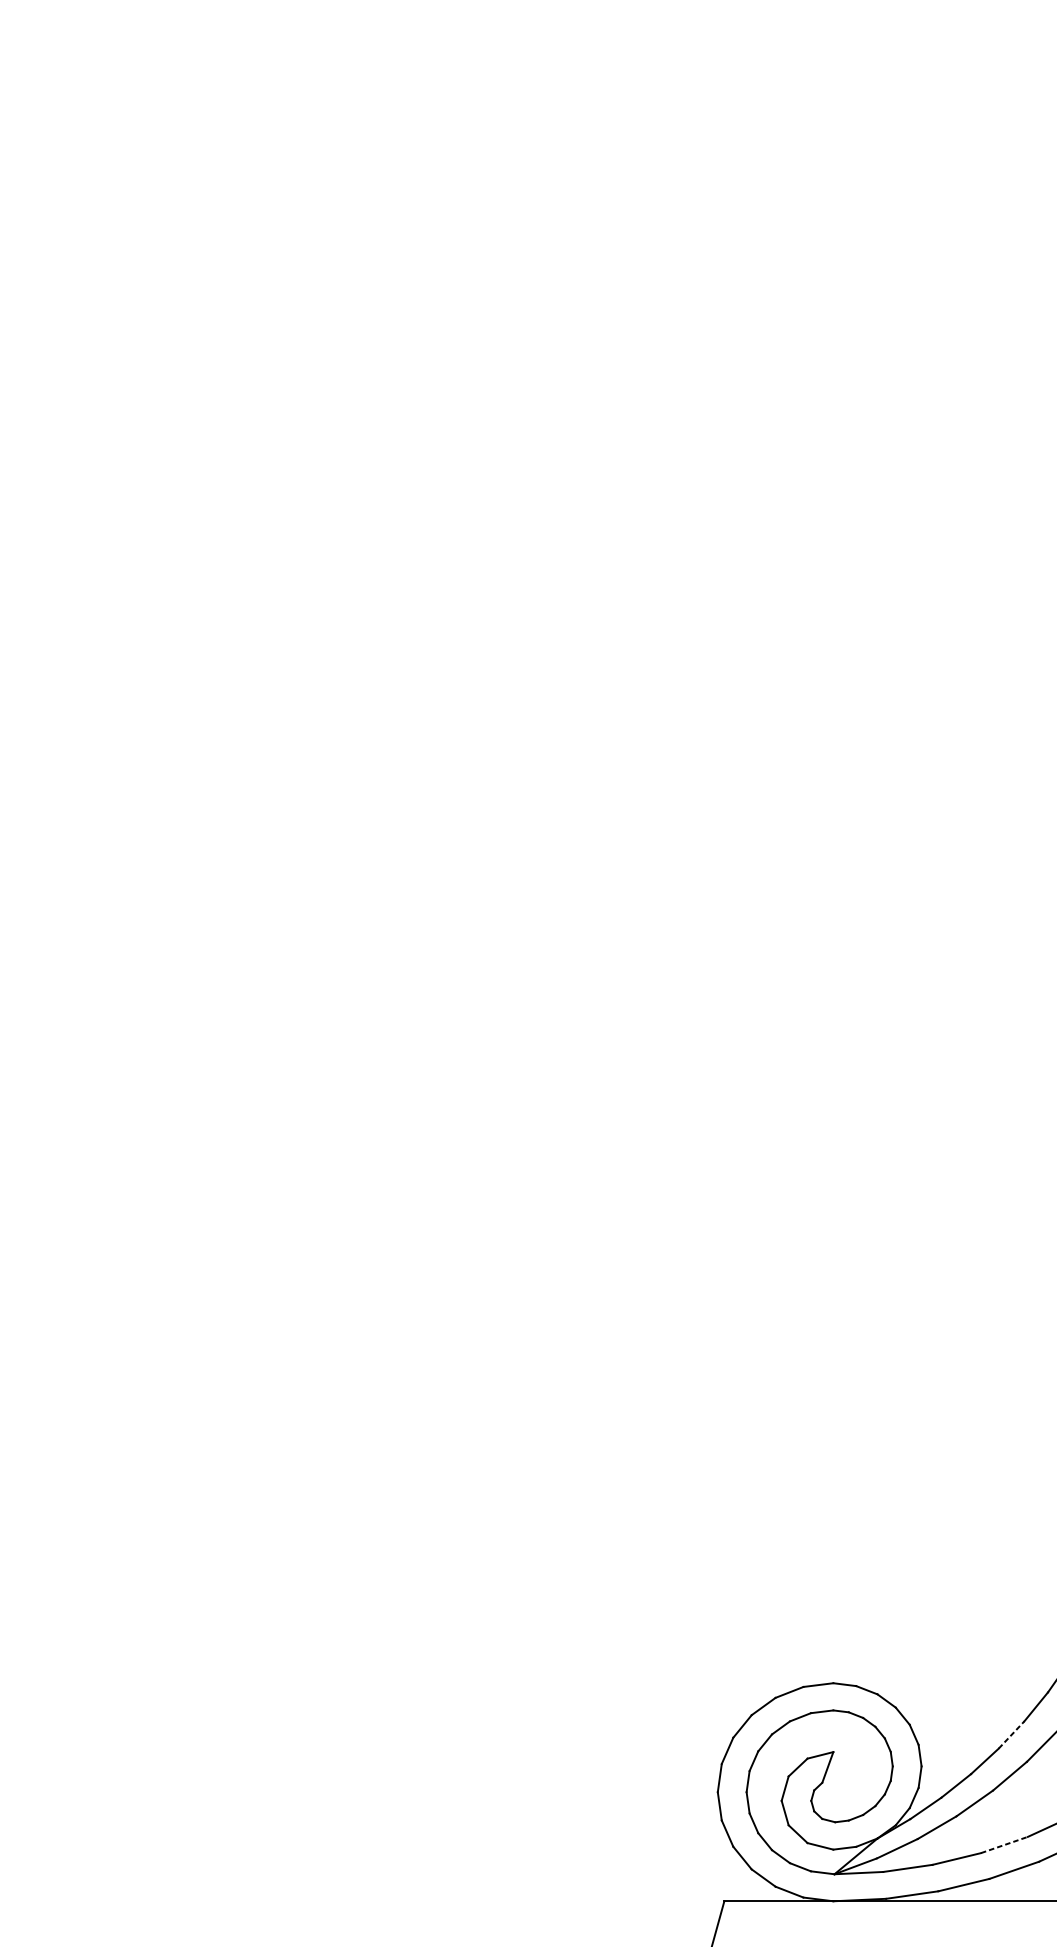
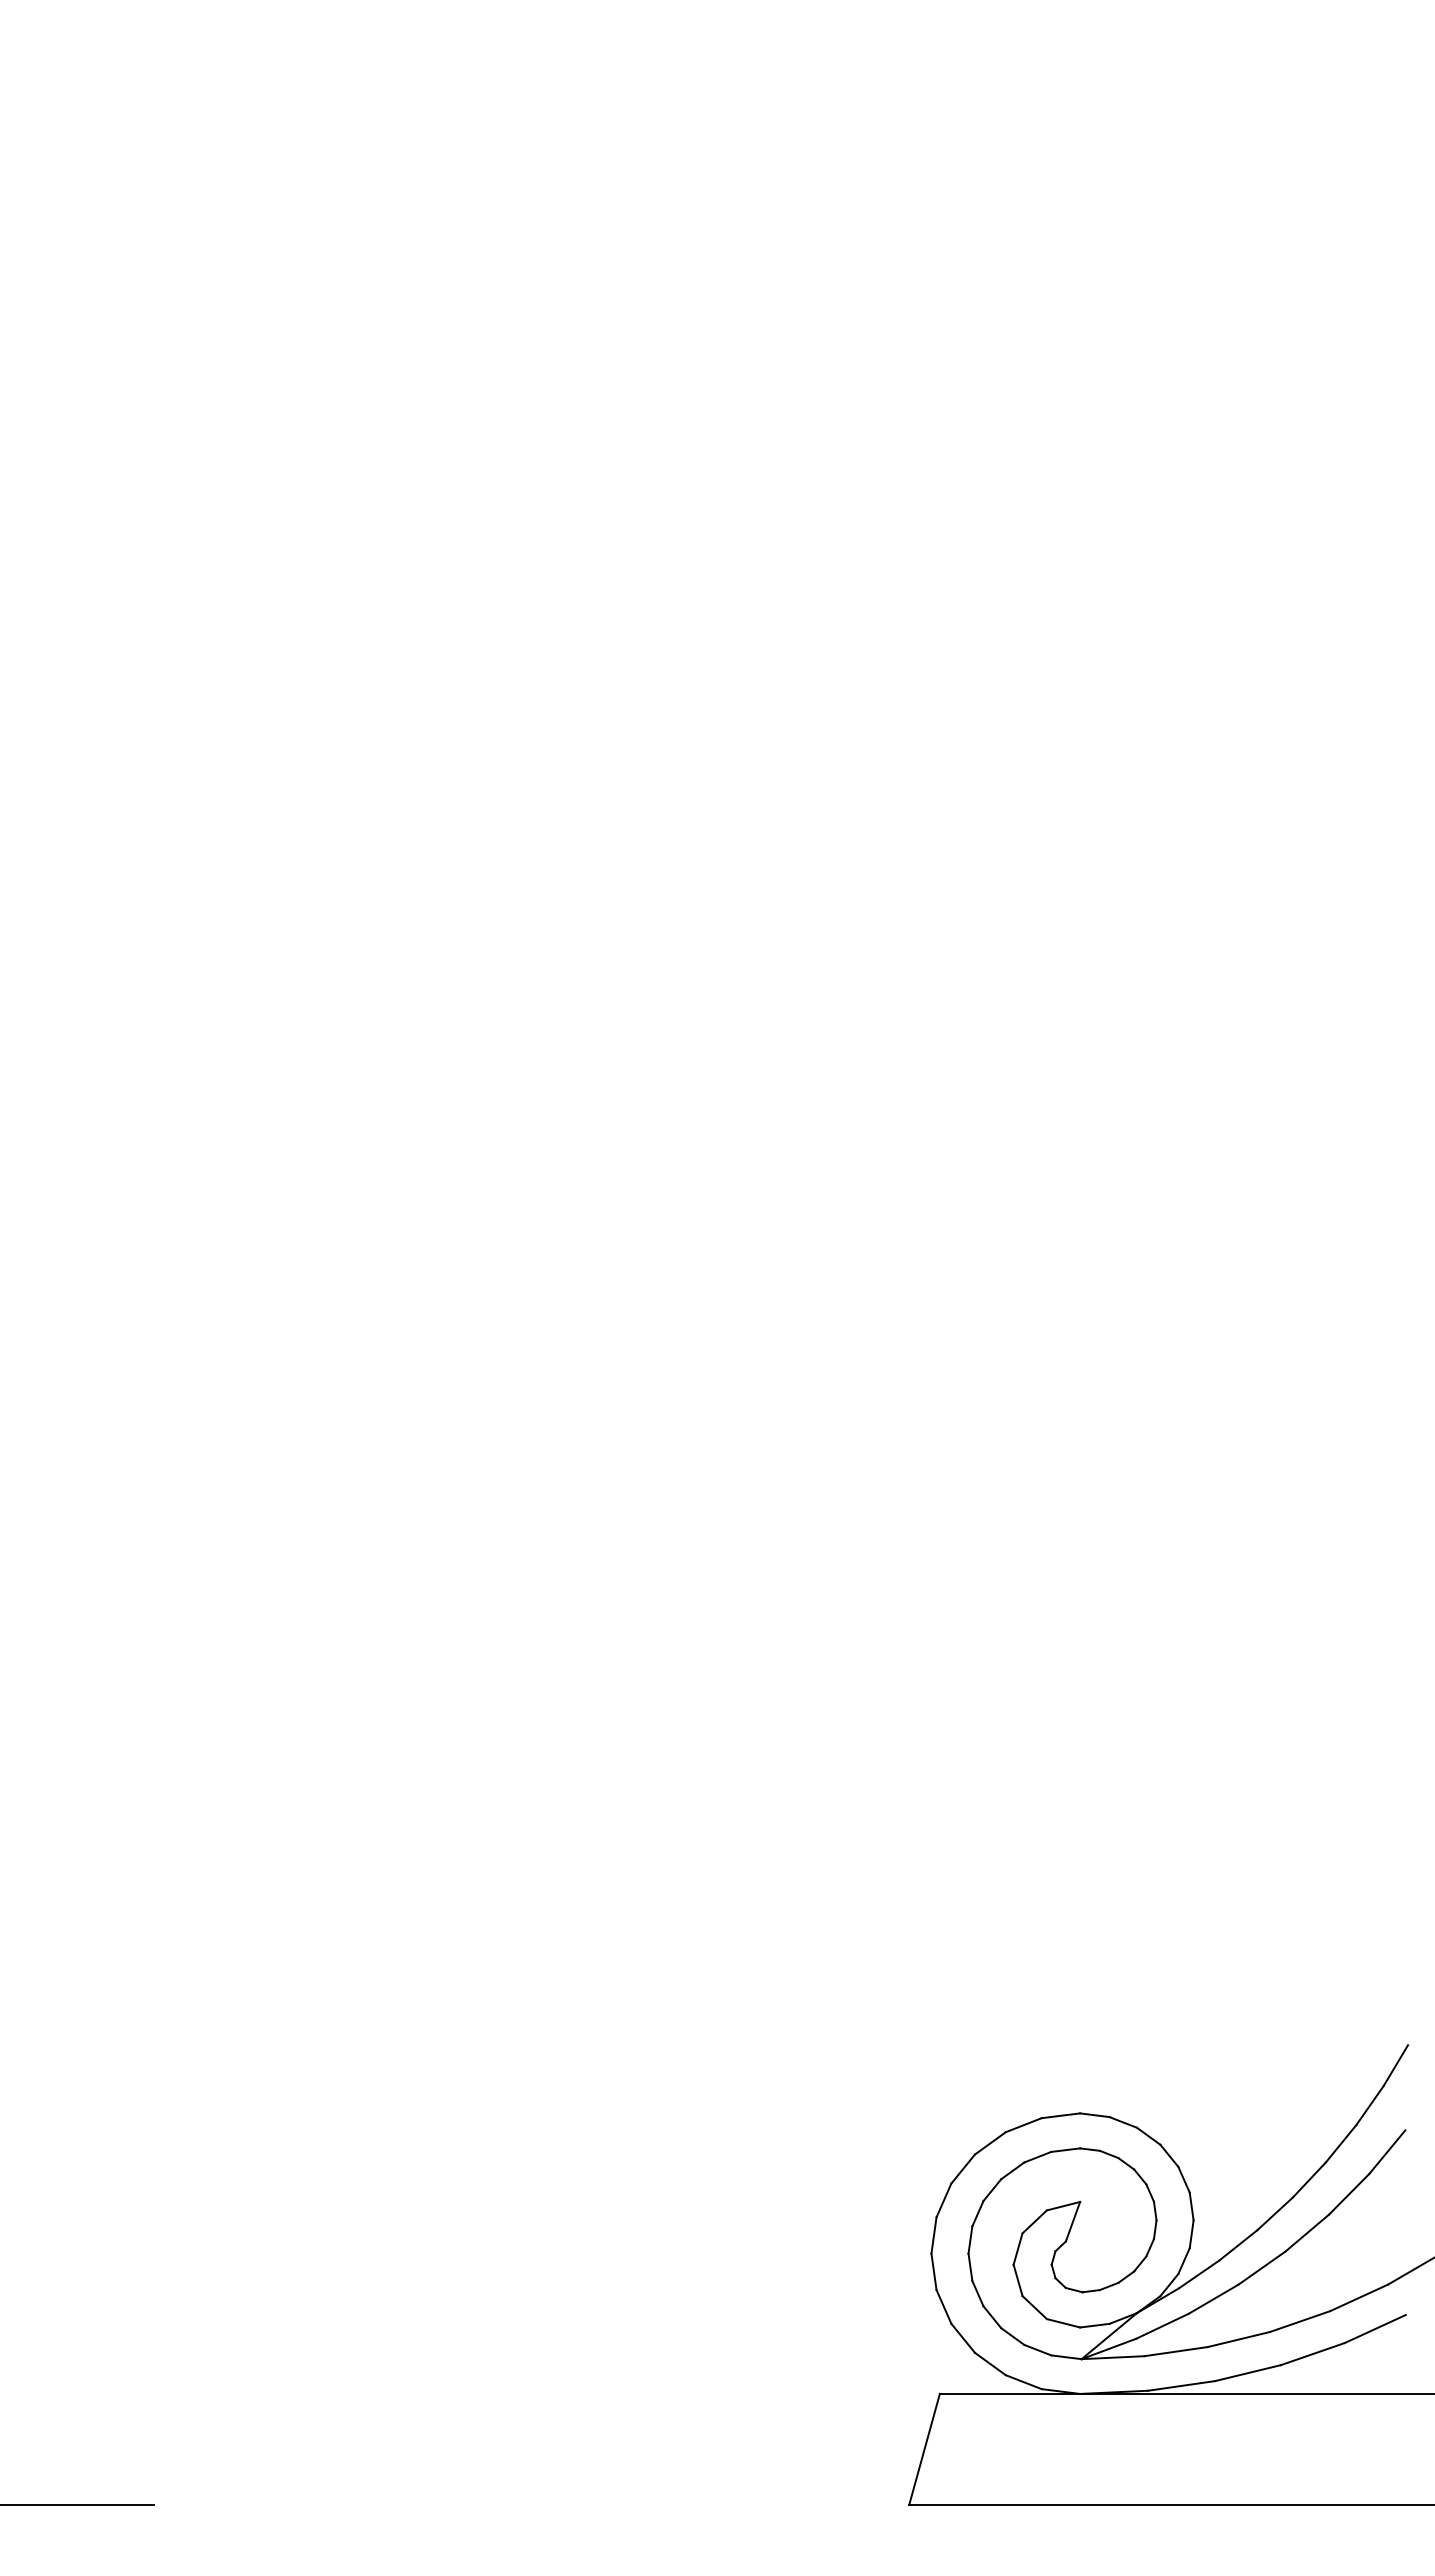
line: (1011, 1734) -> (1309, 2179), dashed -> solid
line: (1004, 1844) -> (1300, 2321), dashed -> solid

